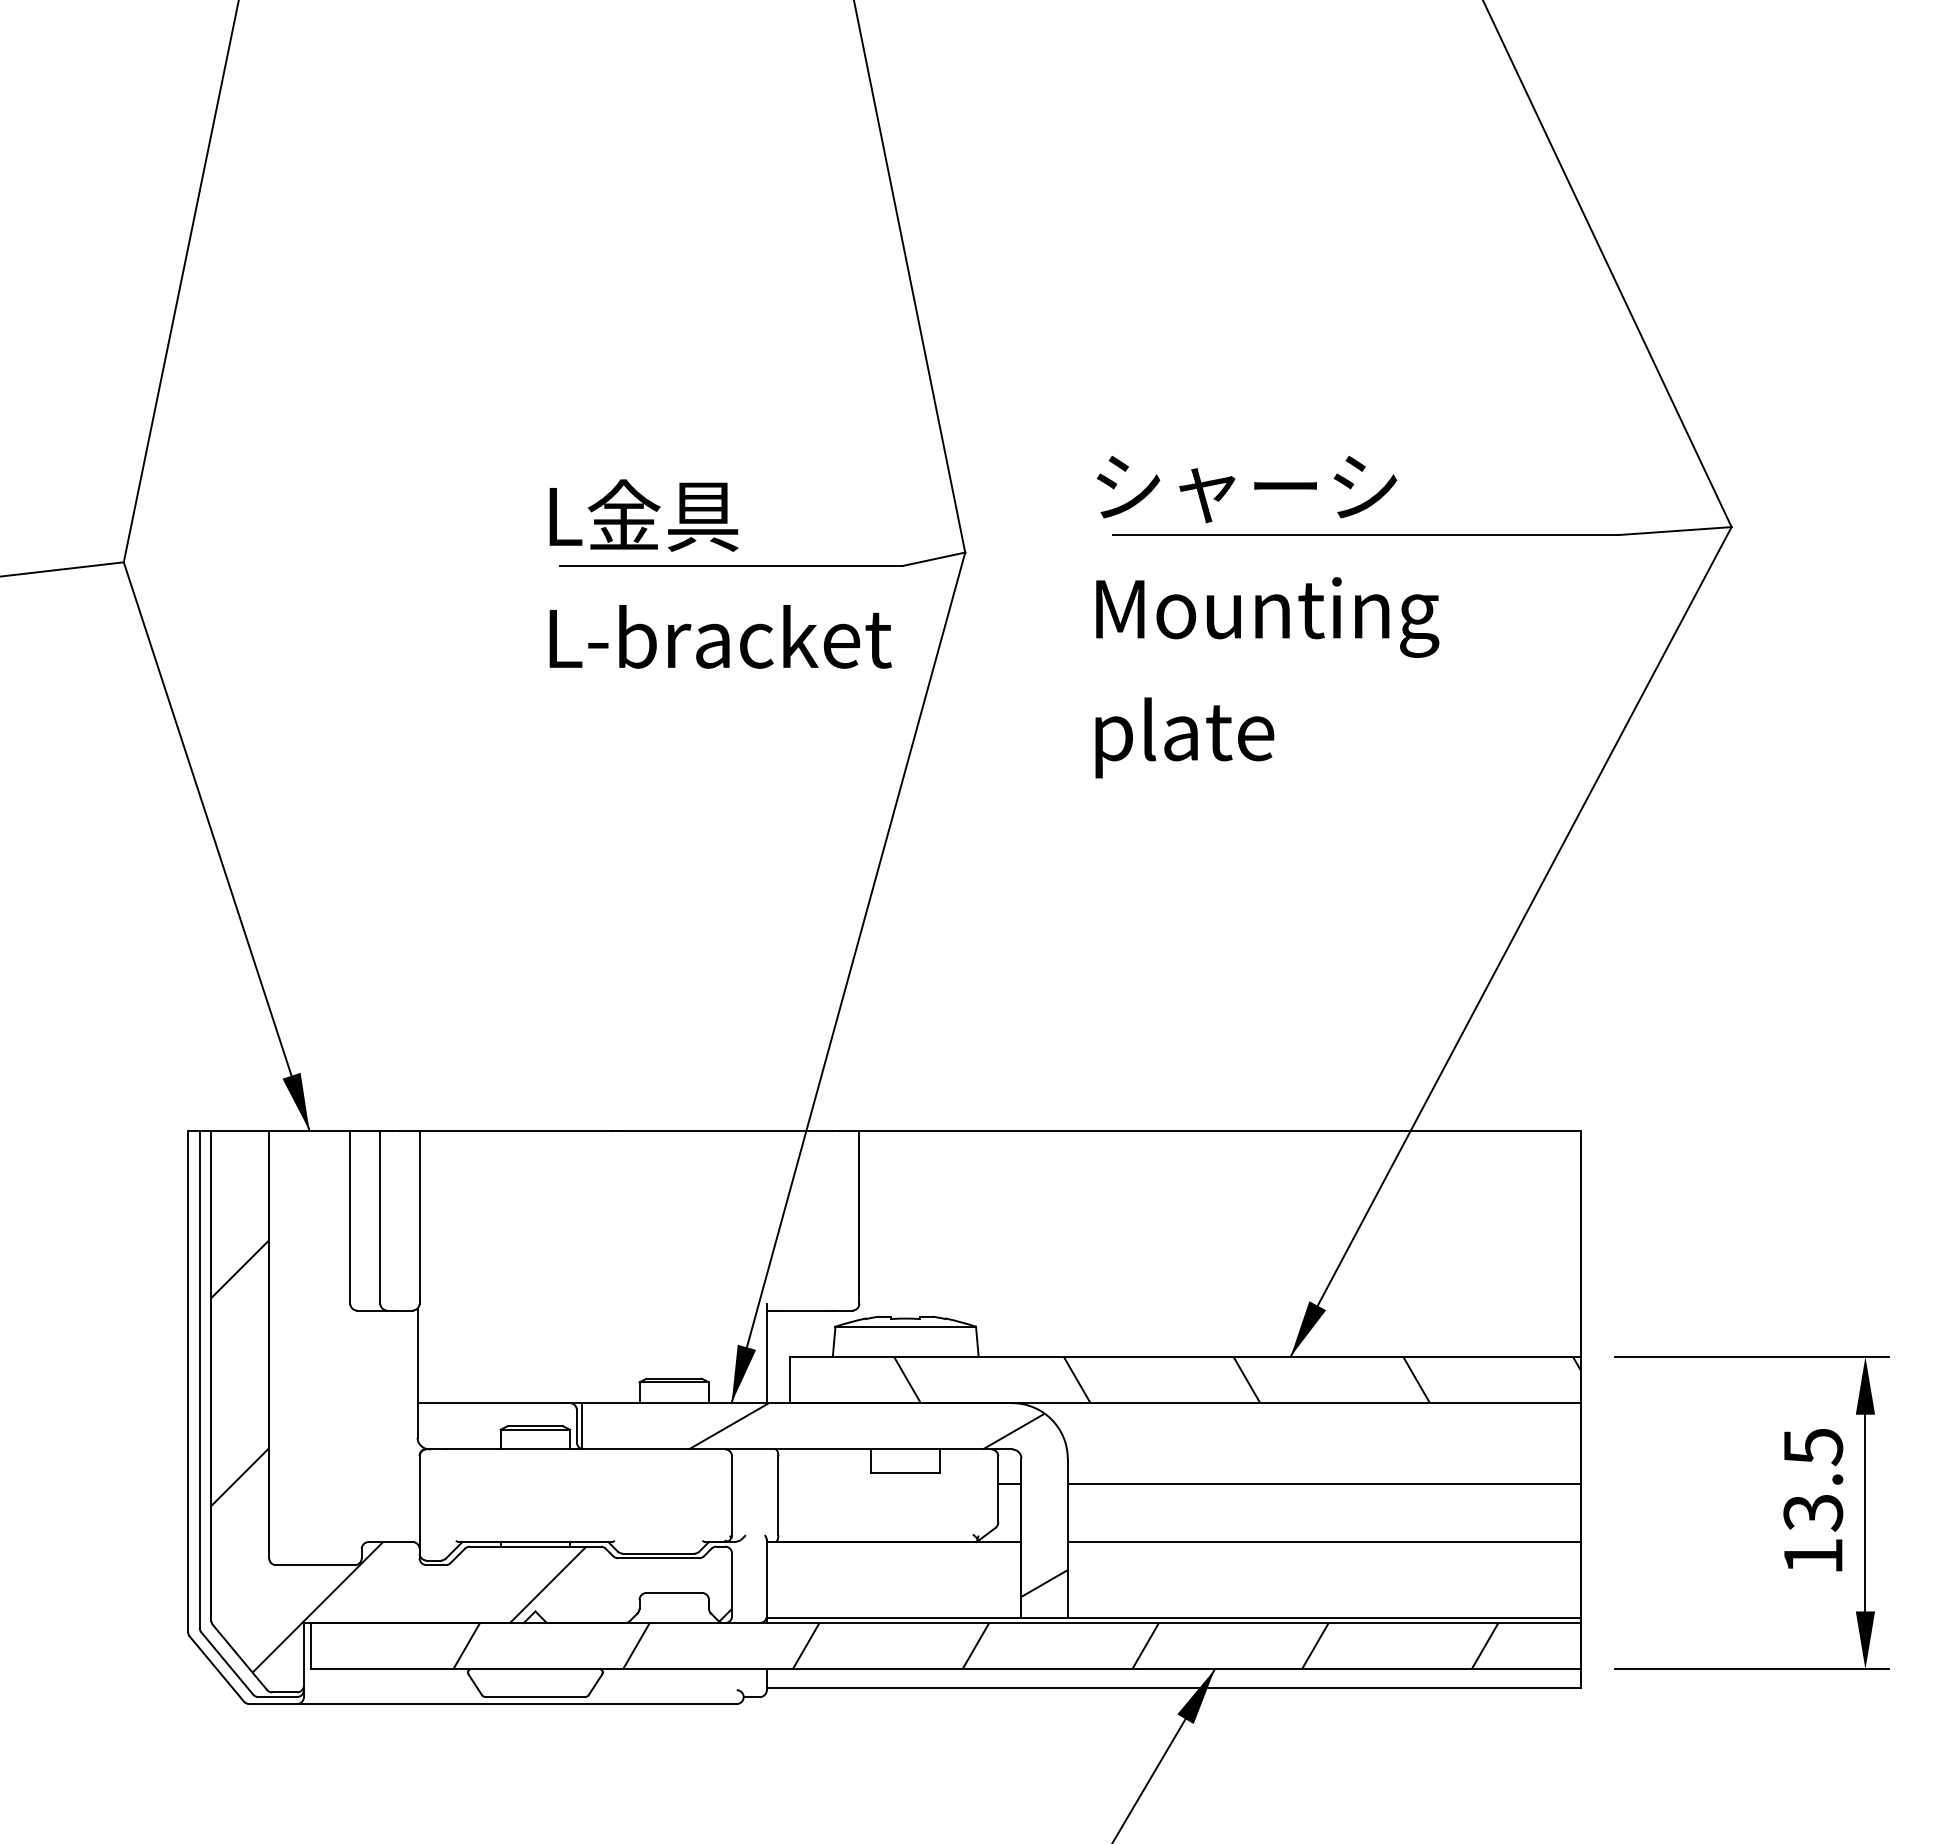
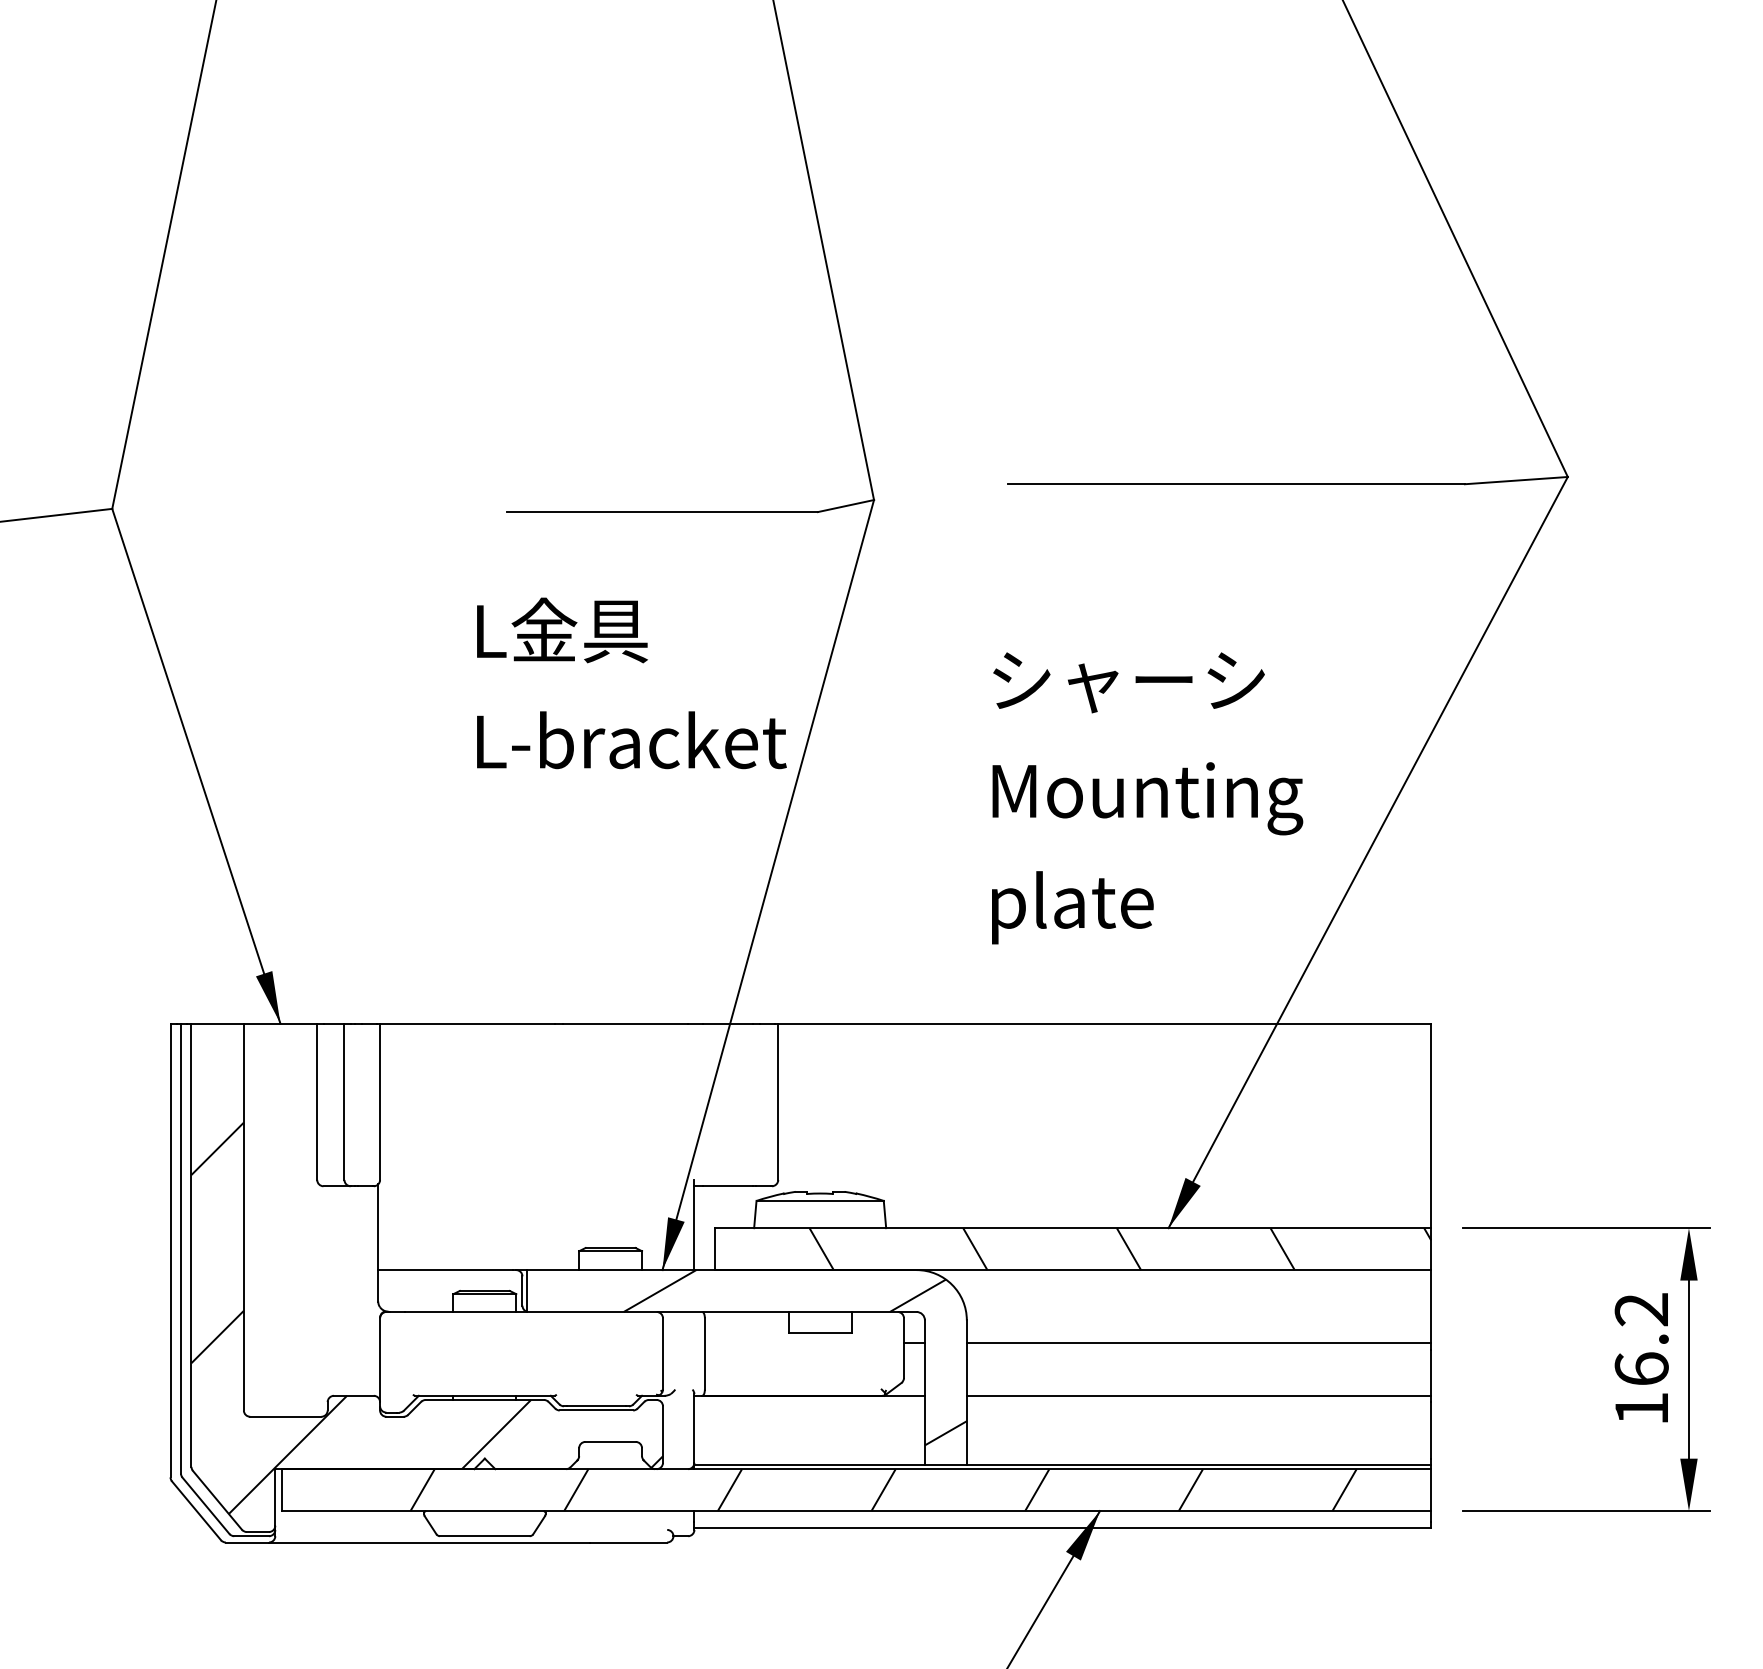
text: (720, 573) -> (631, 682), moved
text: (1267, 616) -> (1147, 797), moved
text: (1813, 1479) -> (1641, 1339), 13.5 -> 16.2

